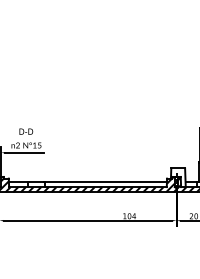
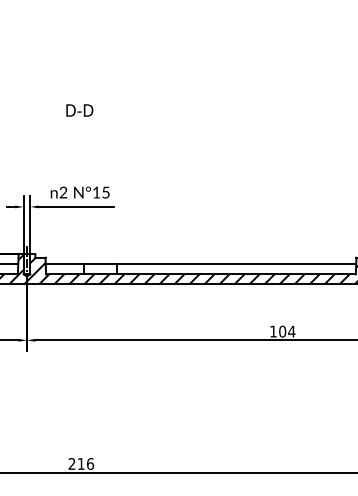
text: (26, 131) -> (80, 110), moved

